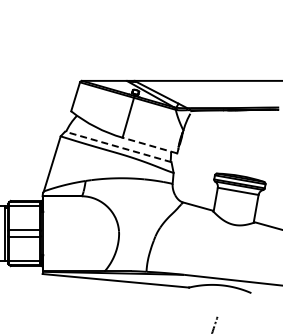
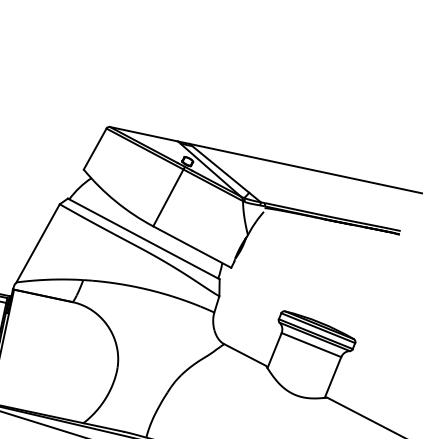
line: (149, 145) -> (191, 246), dashed -> solid
line: (117, 146) -> (142, 238), dashed -> solid

